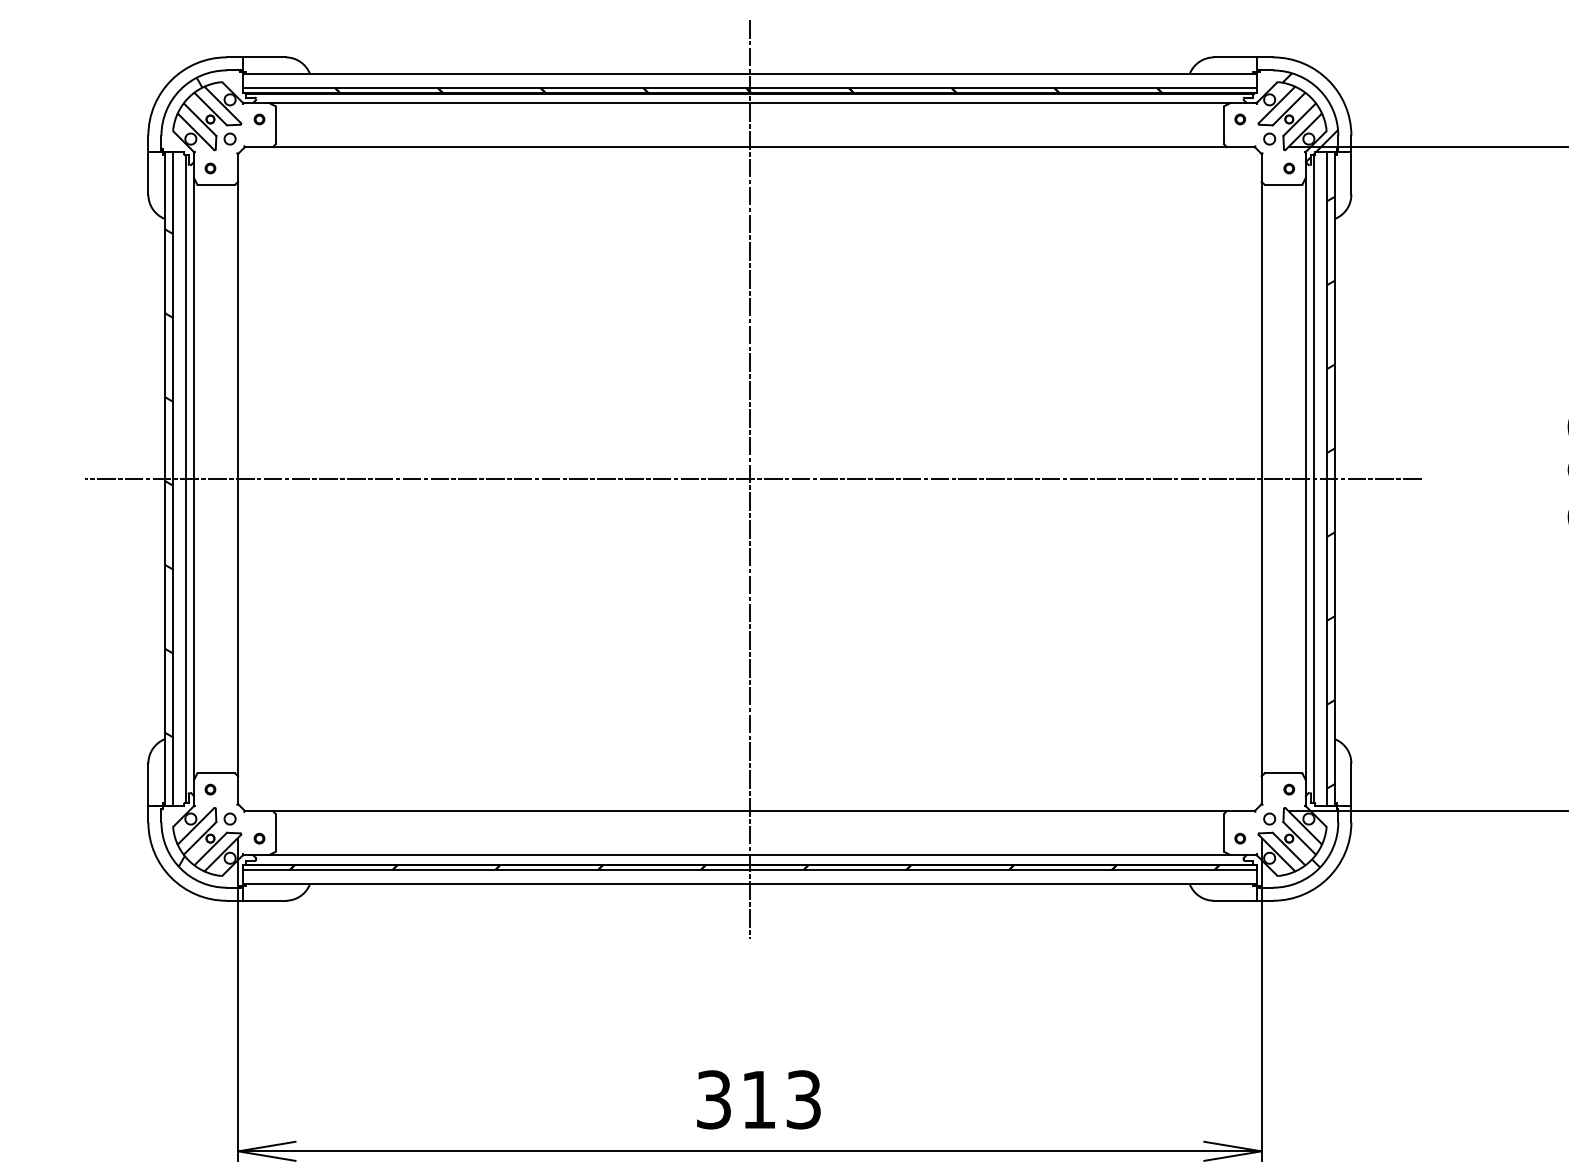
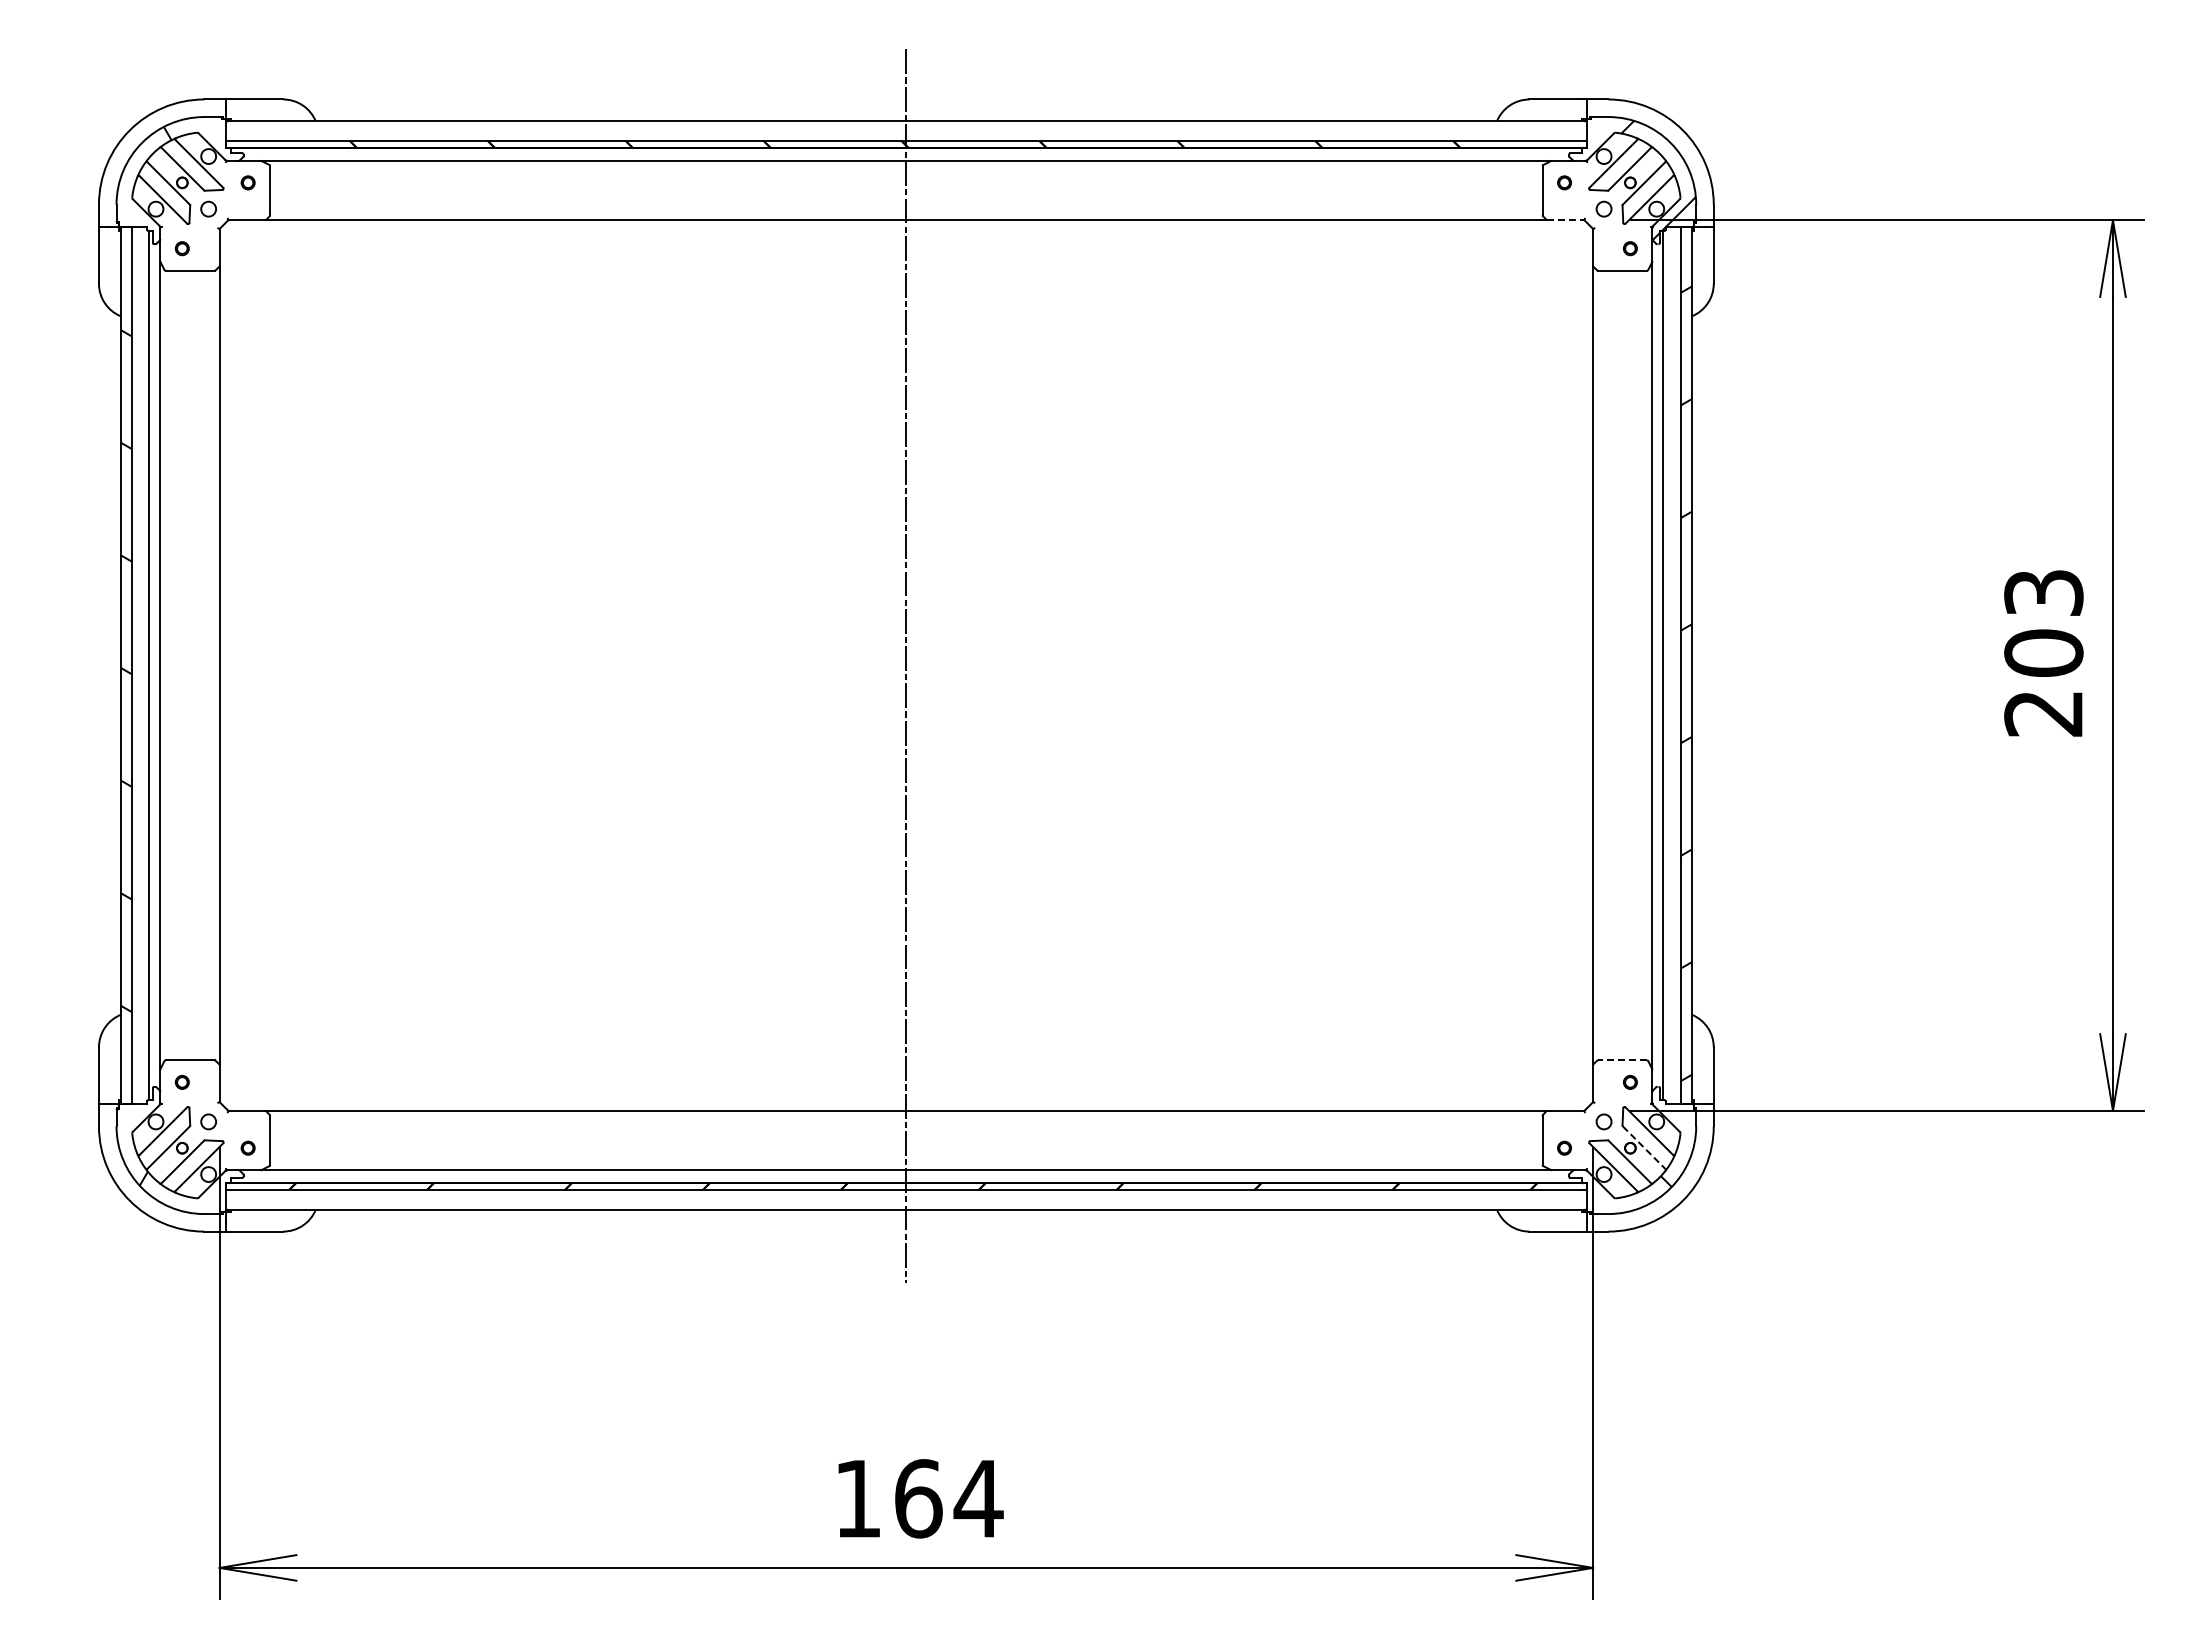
line: (1240, 147) -> (1565, 220), solid -> dashed
line: (752, 479) -> (910, 665), removed
line: (1283, 773) -> (1622, 1060), solid -> dashed
line: (1299, 838) -> (1644, 1148), solid -> dashed
text: (759, 1099) -> (919, 1498), 313 -> 164

